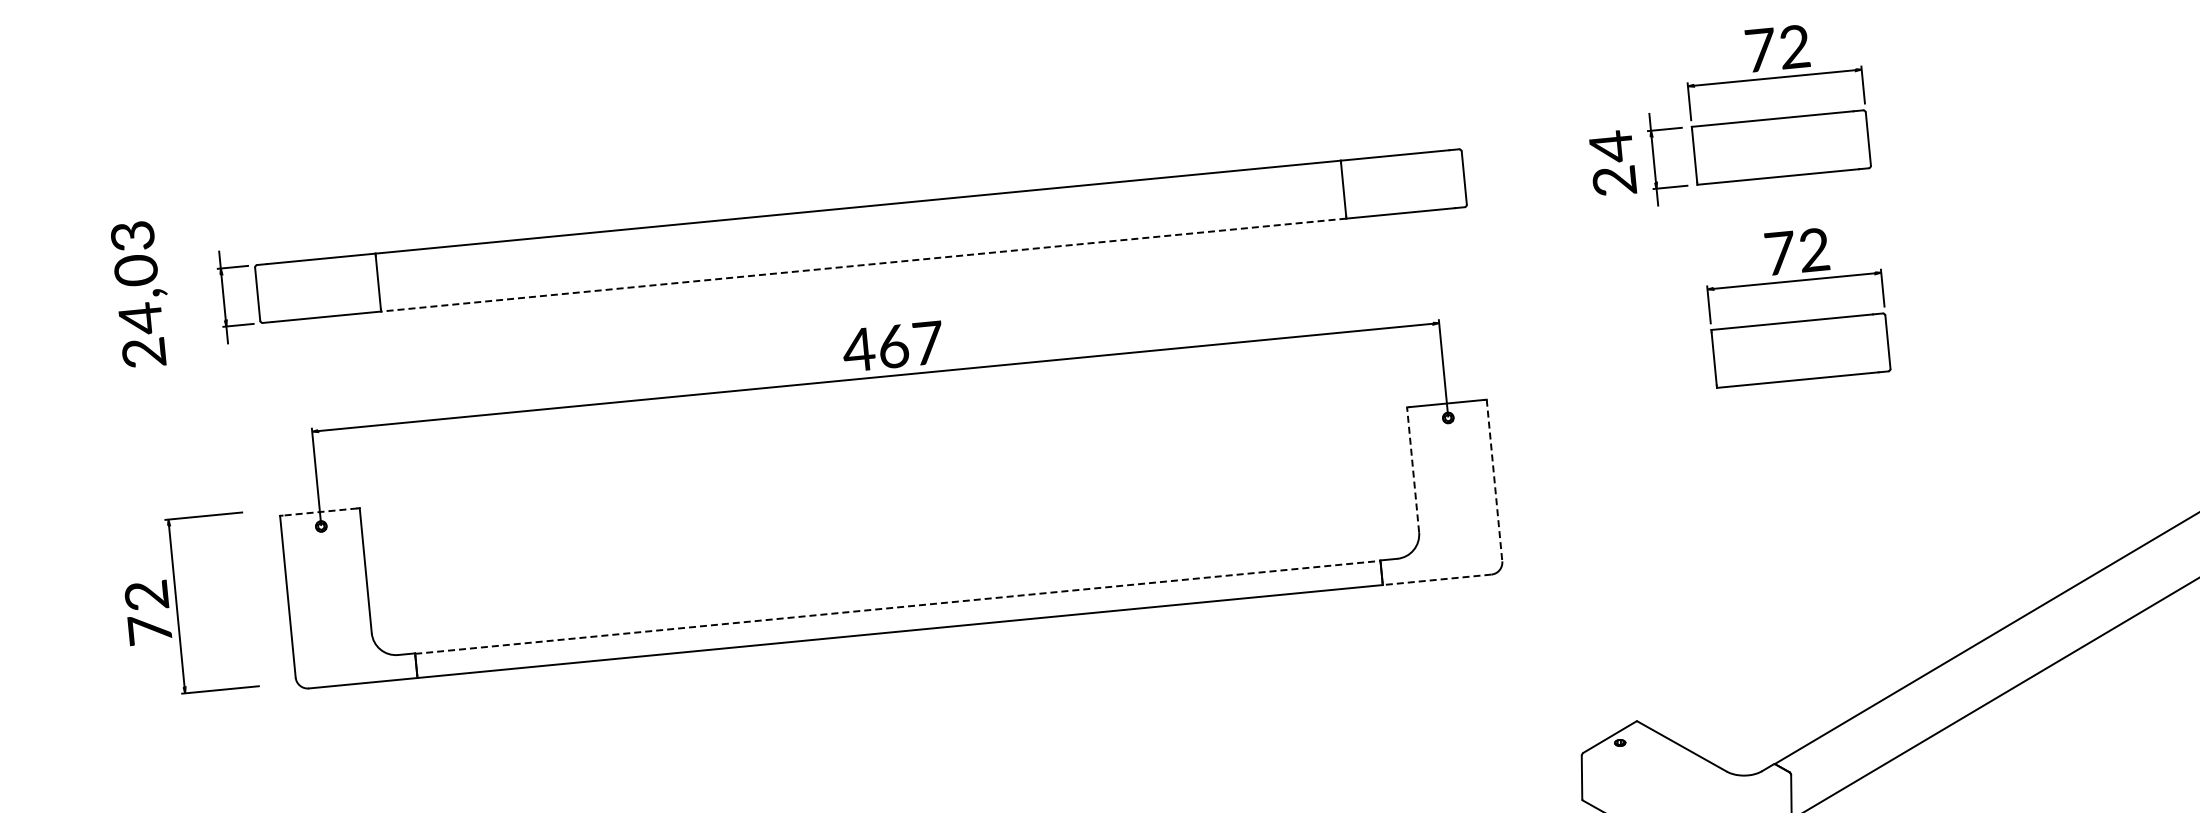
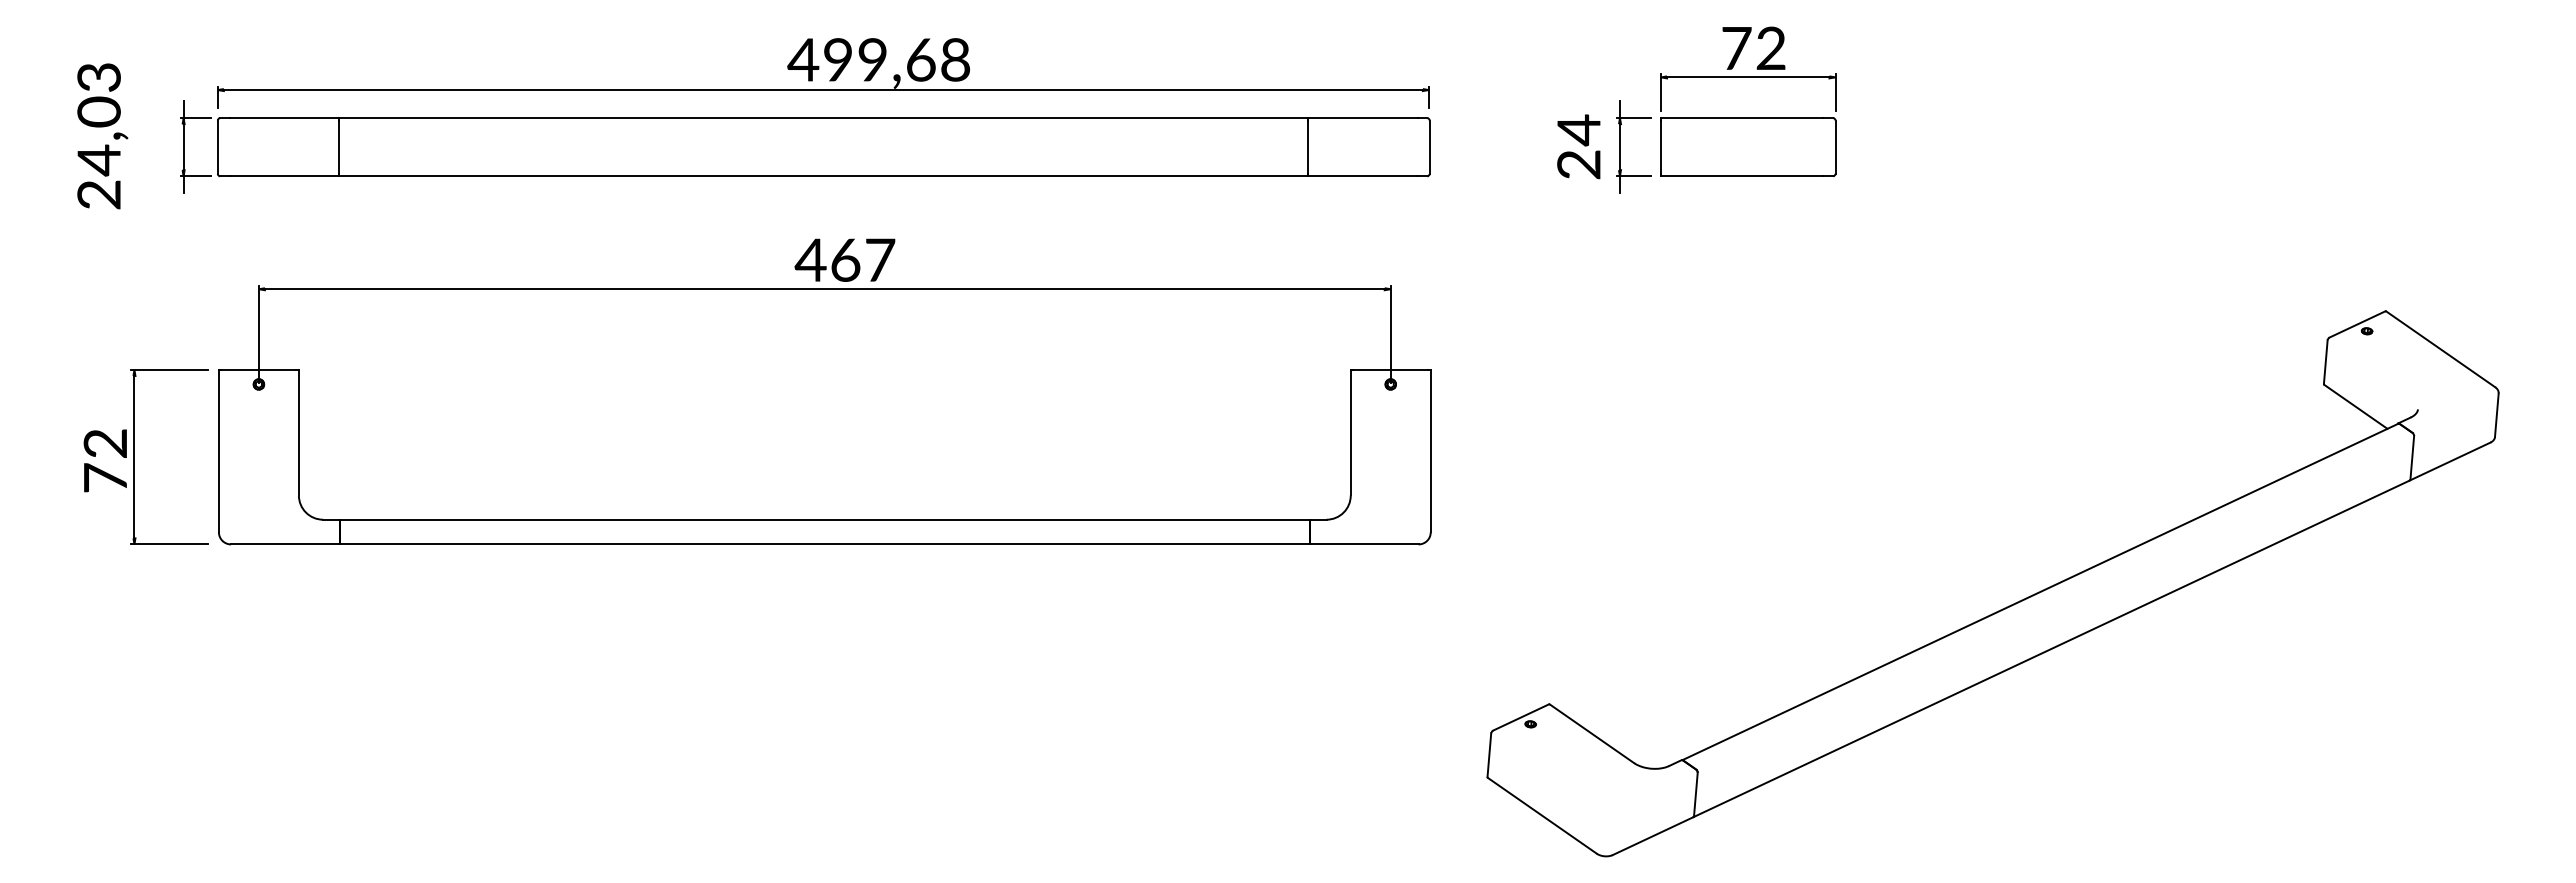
part: (853, 162) -> (823, 73), added
line: (863, 265) -> (823, 176), dashed -> solid
part: (1798, 321) -> (1748, 321), removed
line: (1412, 469) -> (1350, 432), dashed -> solid
line: (1494, 480) -> (1430, 451), dashed -> solid
line: (319, 511) -> (258, 369), dashed -> solid
line: (1437, 579) -> (1364, 544), dashed -> solid
part: (176, 605) -> (134, 456), moved
line: (897, 607) -> (824, 520), dashed -> solid

